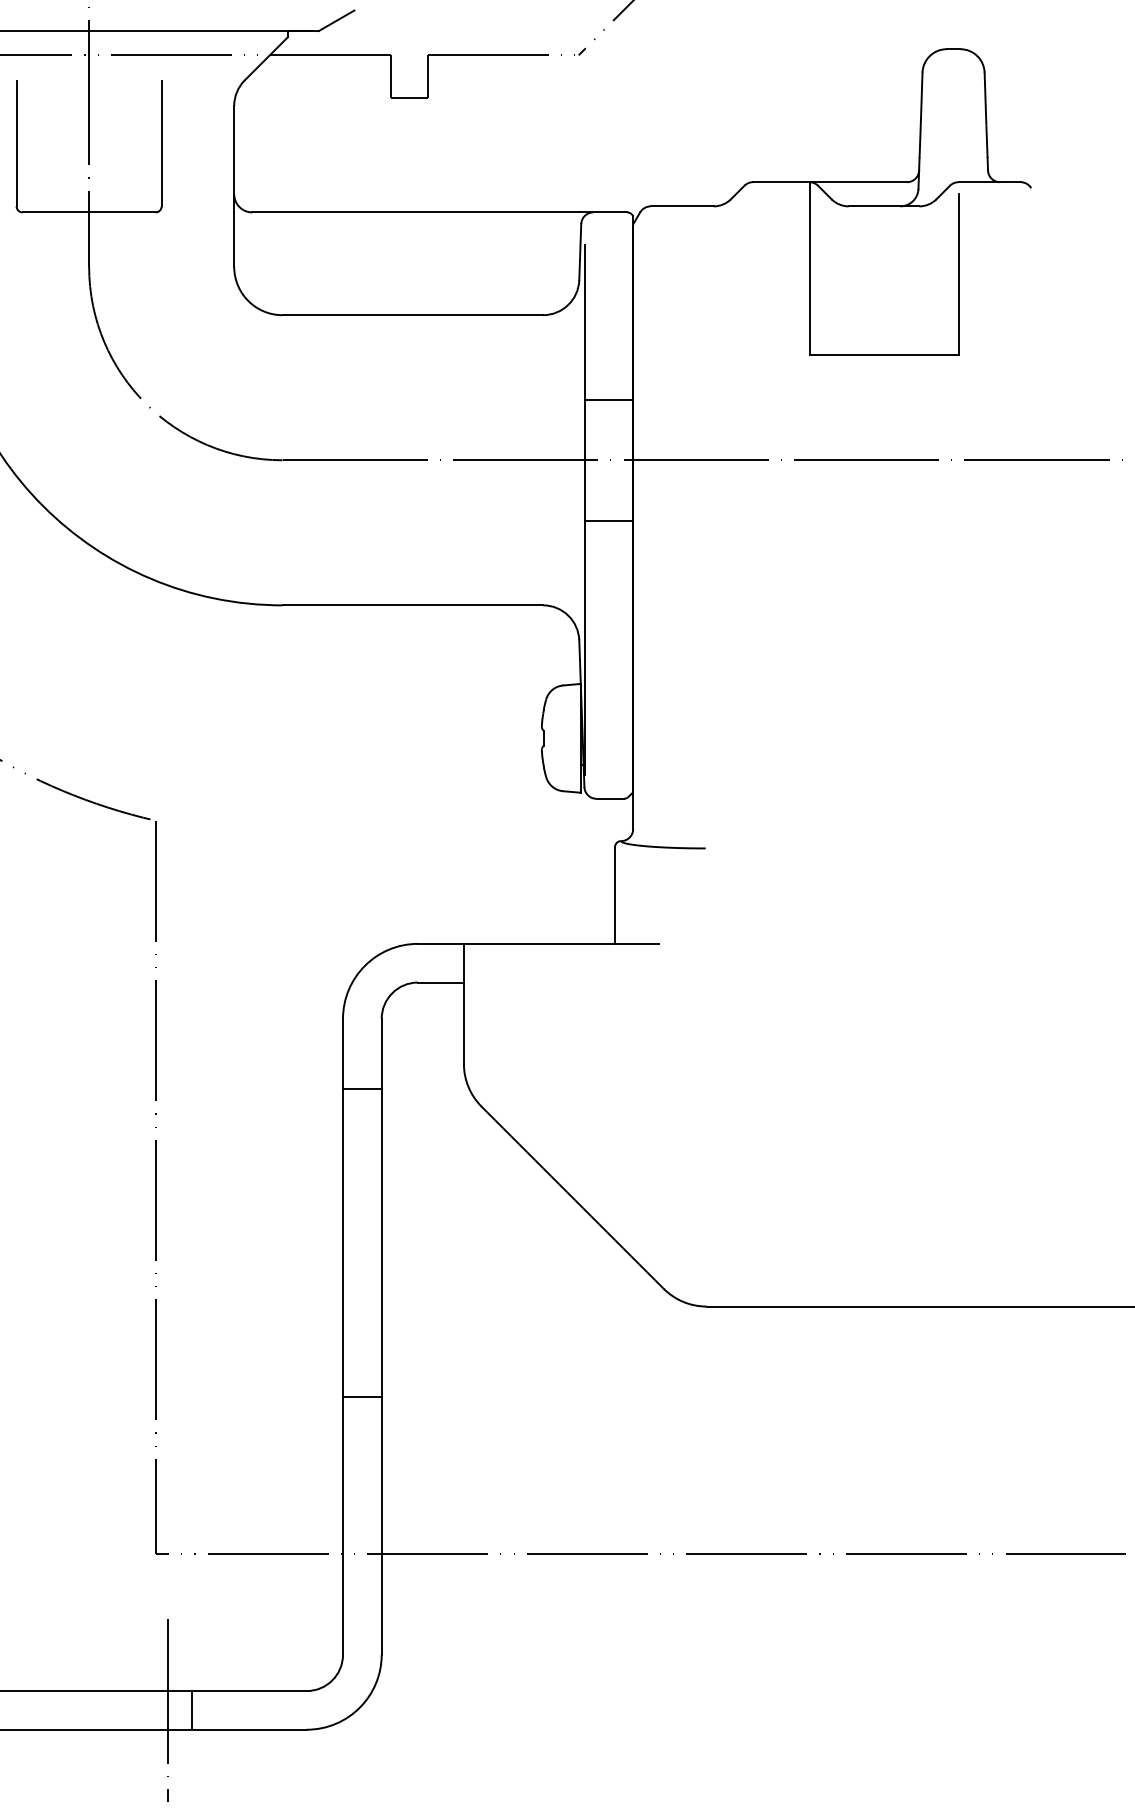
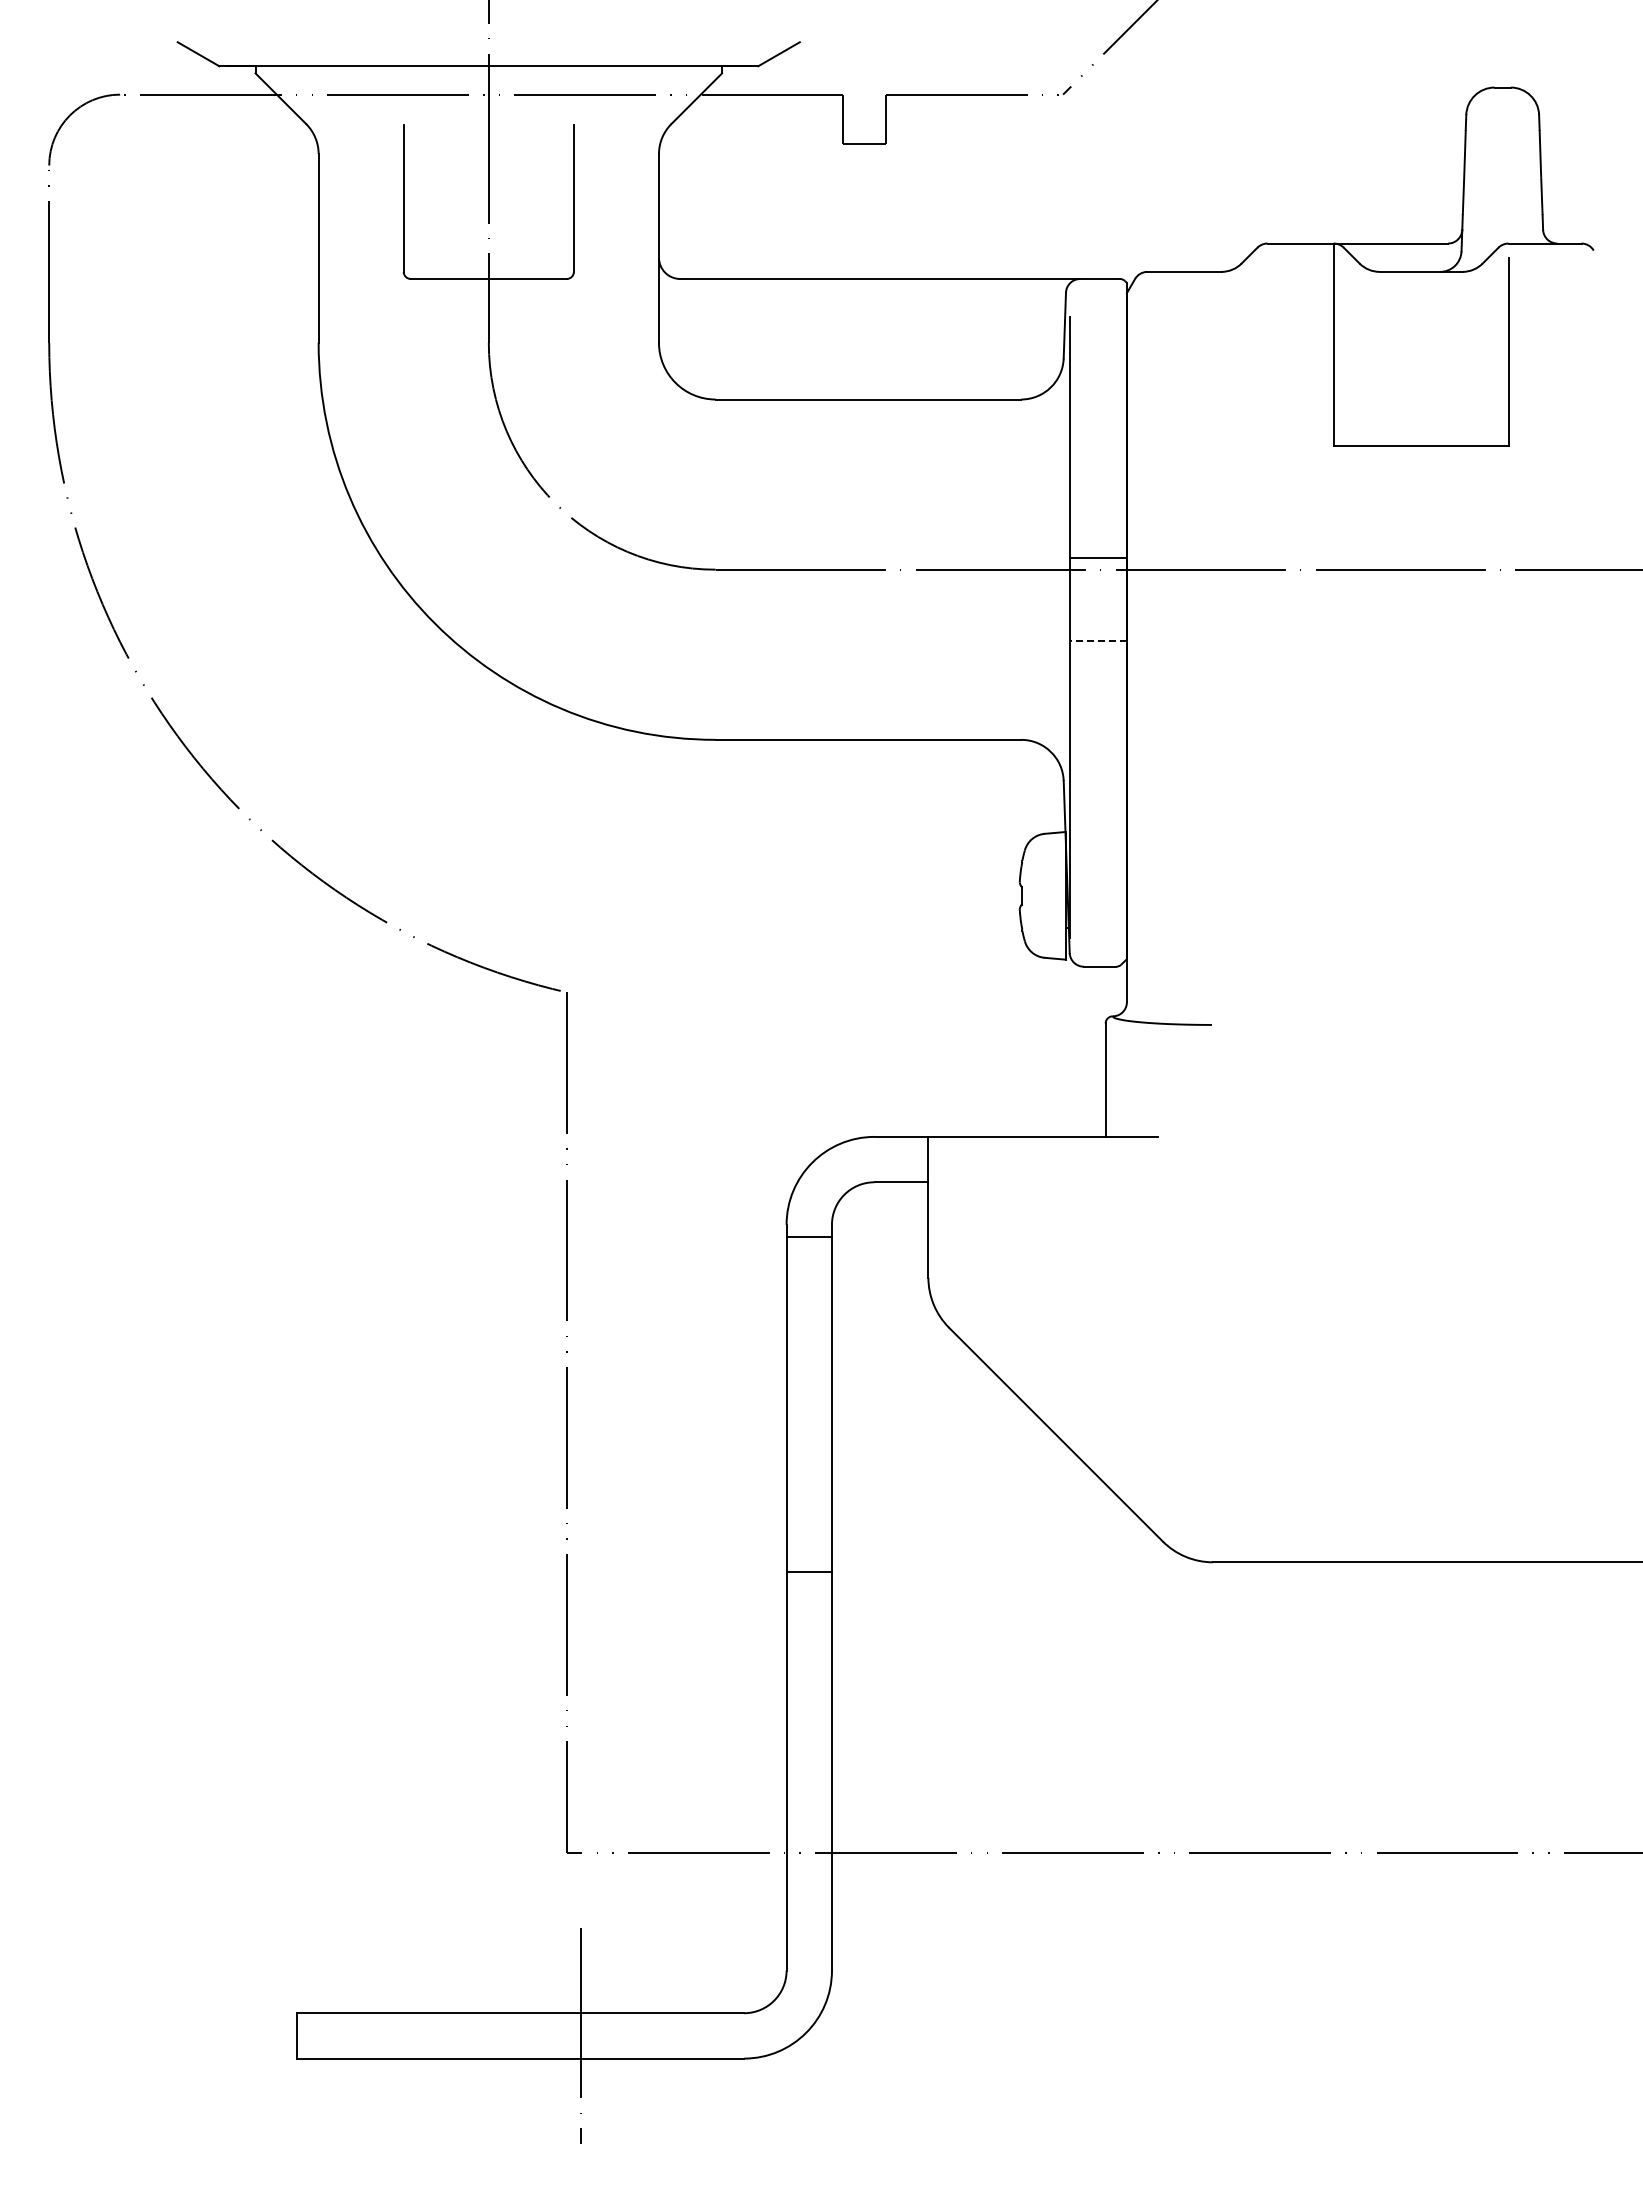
line: (608, 399) -> (1098, 557), moved
line: (608, 520) -> (1098, 640), solid -> dashed
line: (361, 1089) -> (808, 1237), moved
line: (361, 1397) -> (808, 1571), moved
line: (192, 1710) -> (609, 2035), removed

